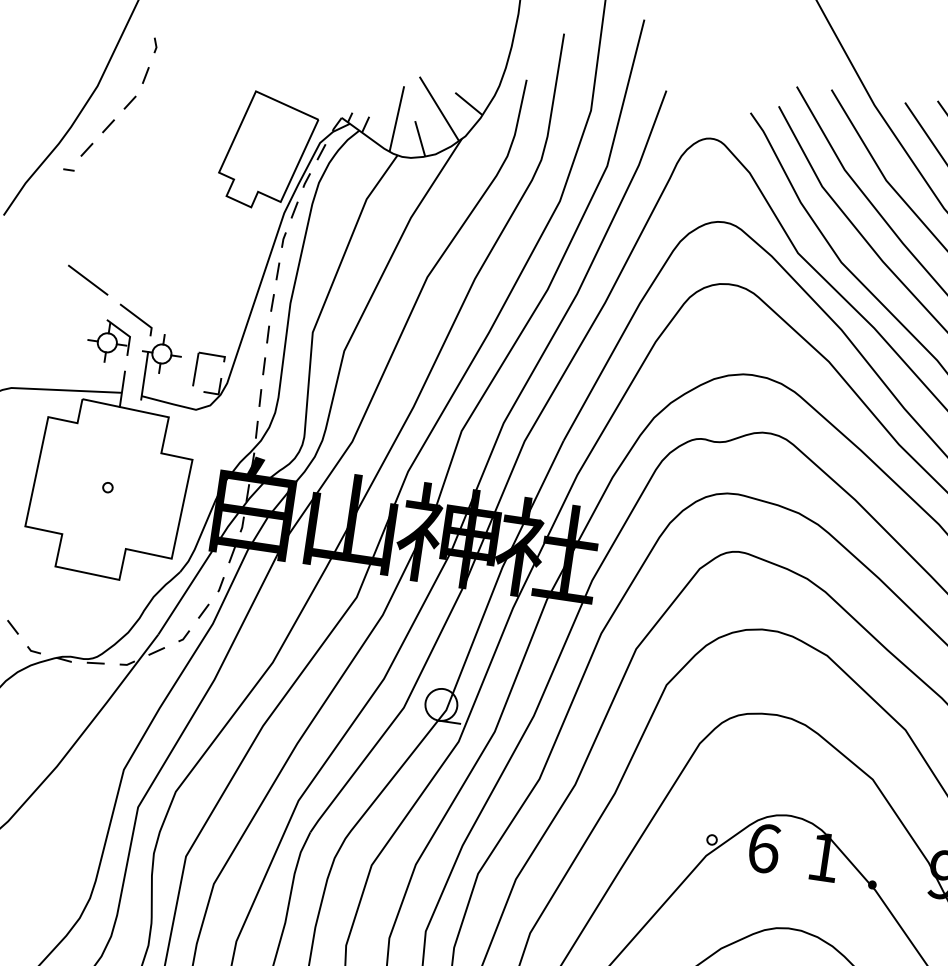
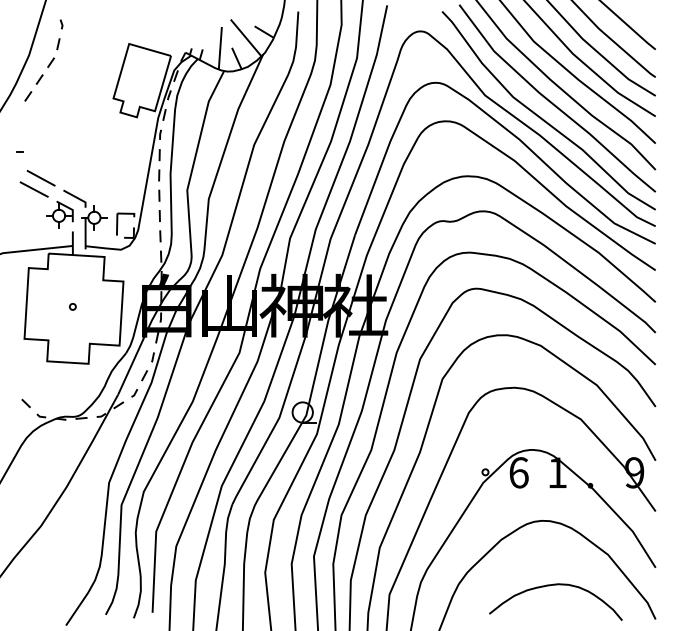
line: (68, 169) -> (19, 151), moved
line: (73, 295) -> (33, 189), added

